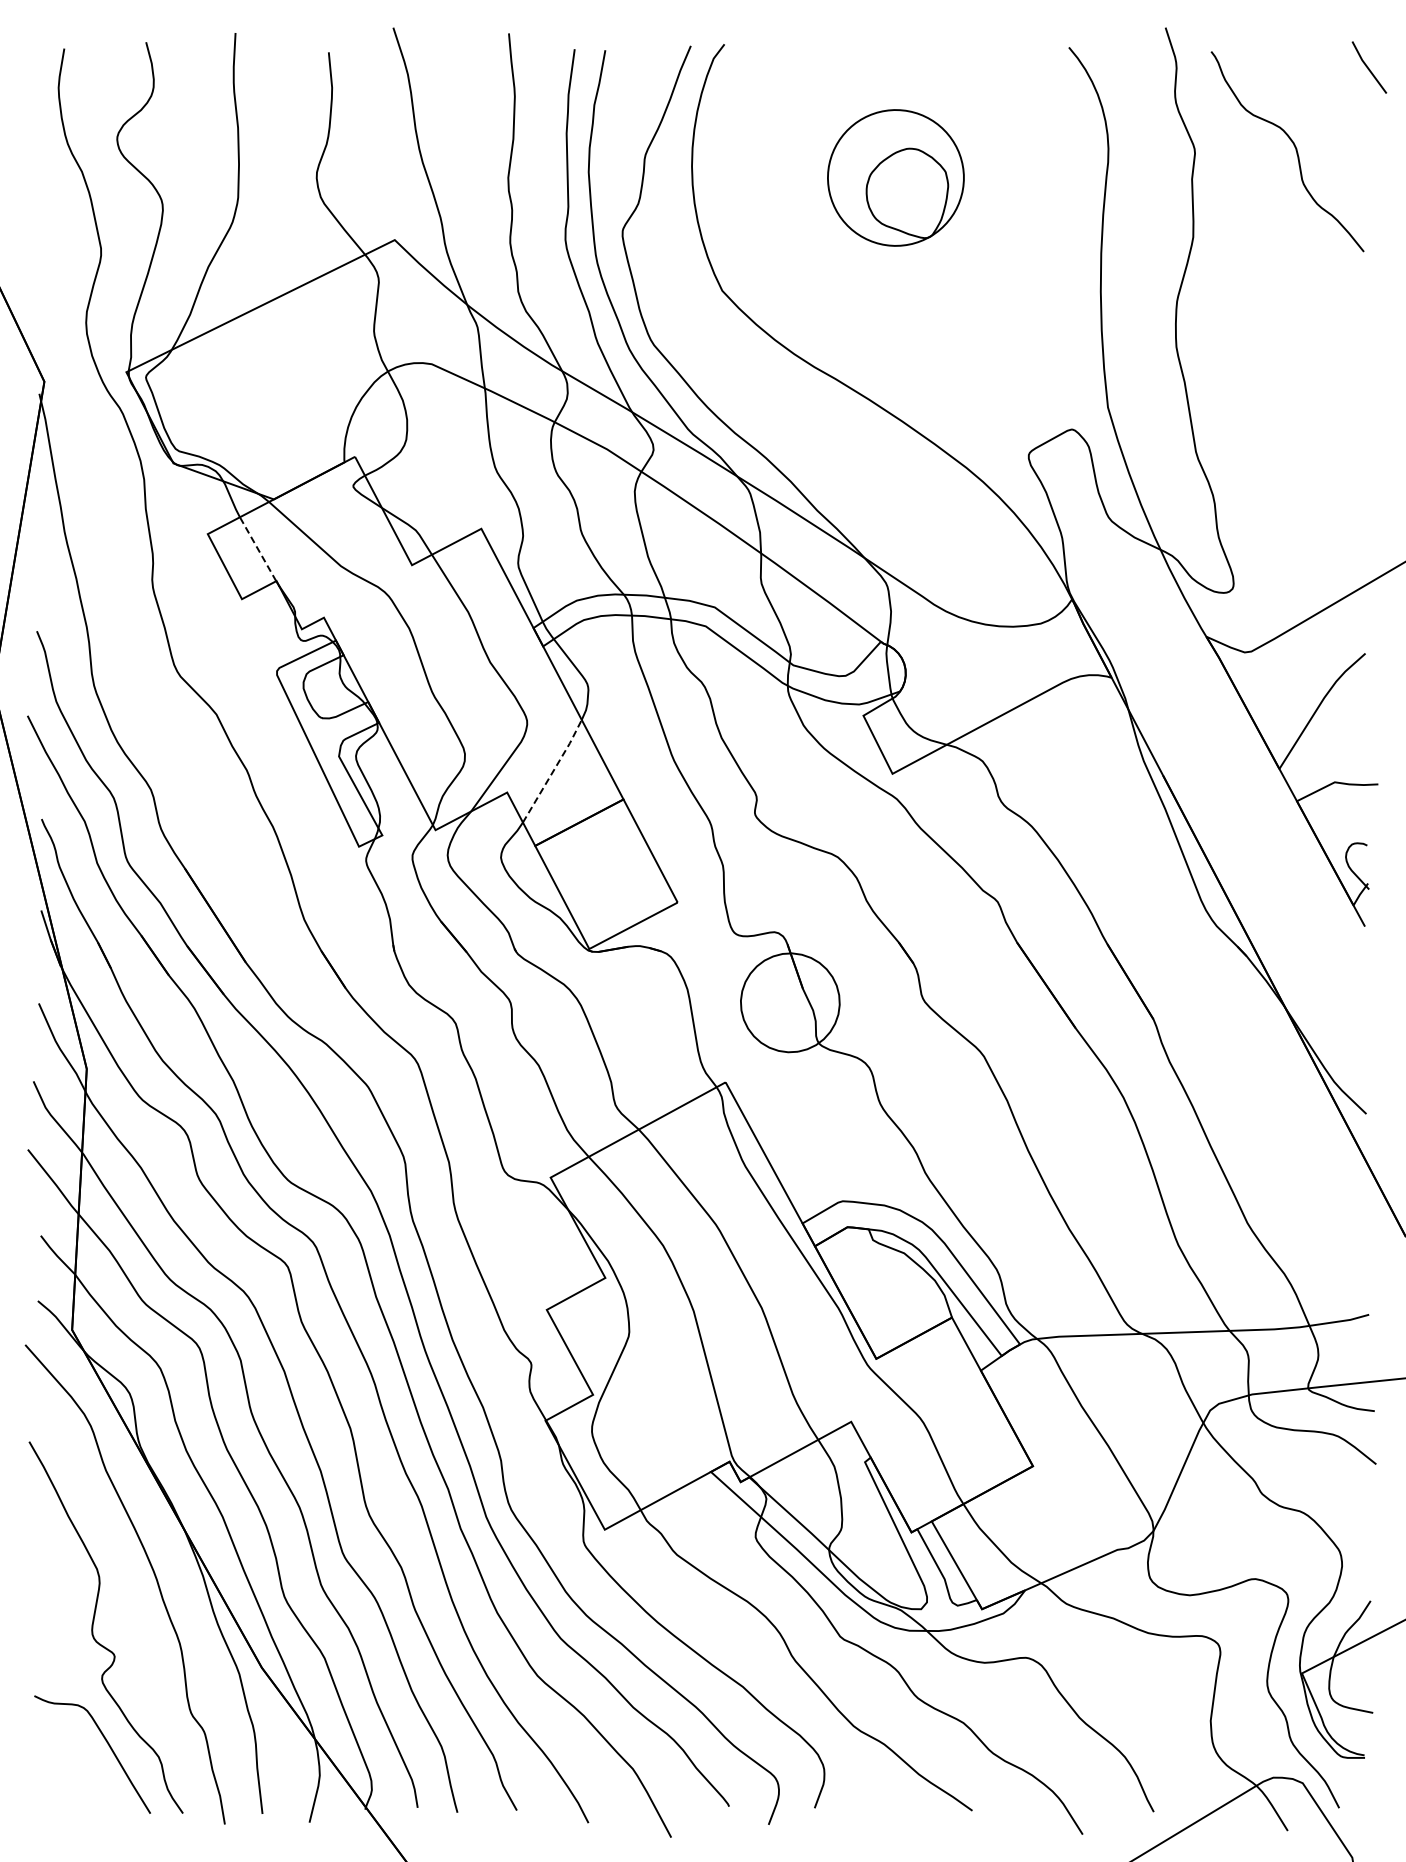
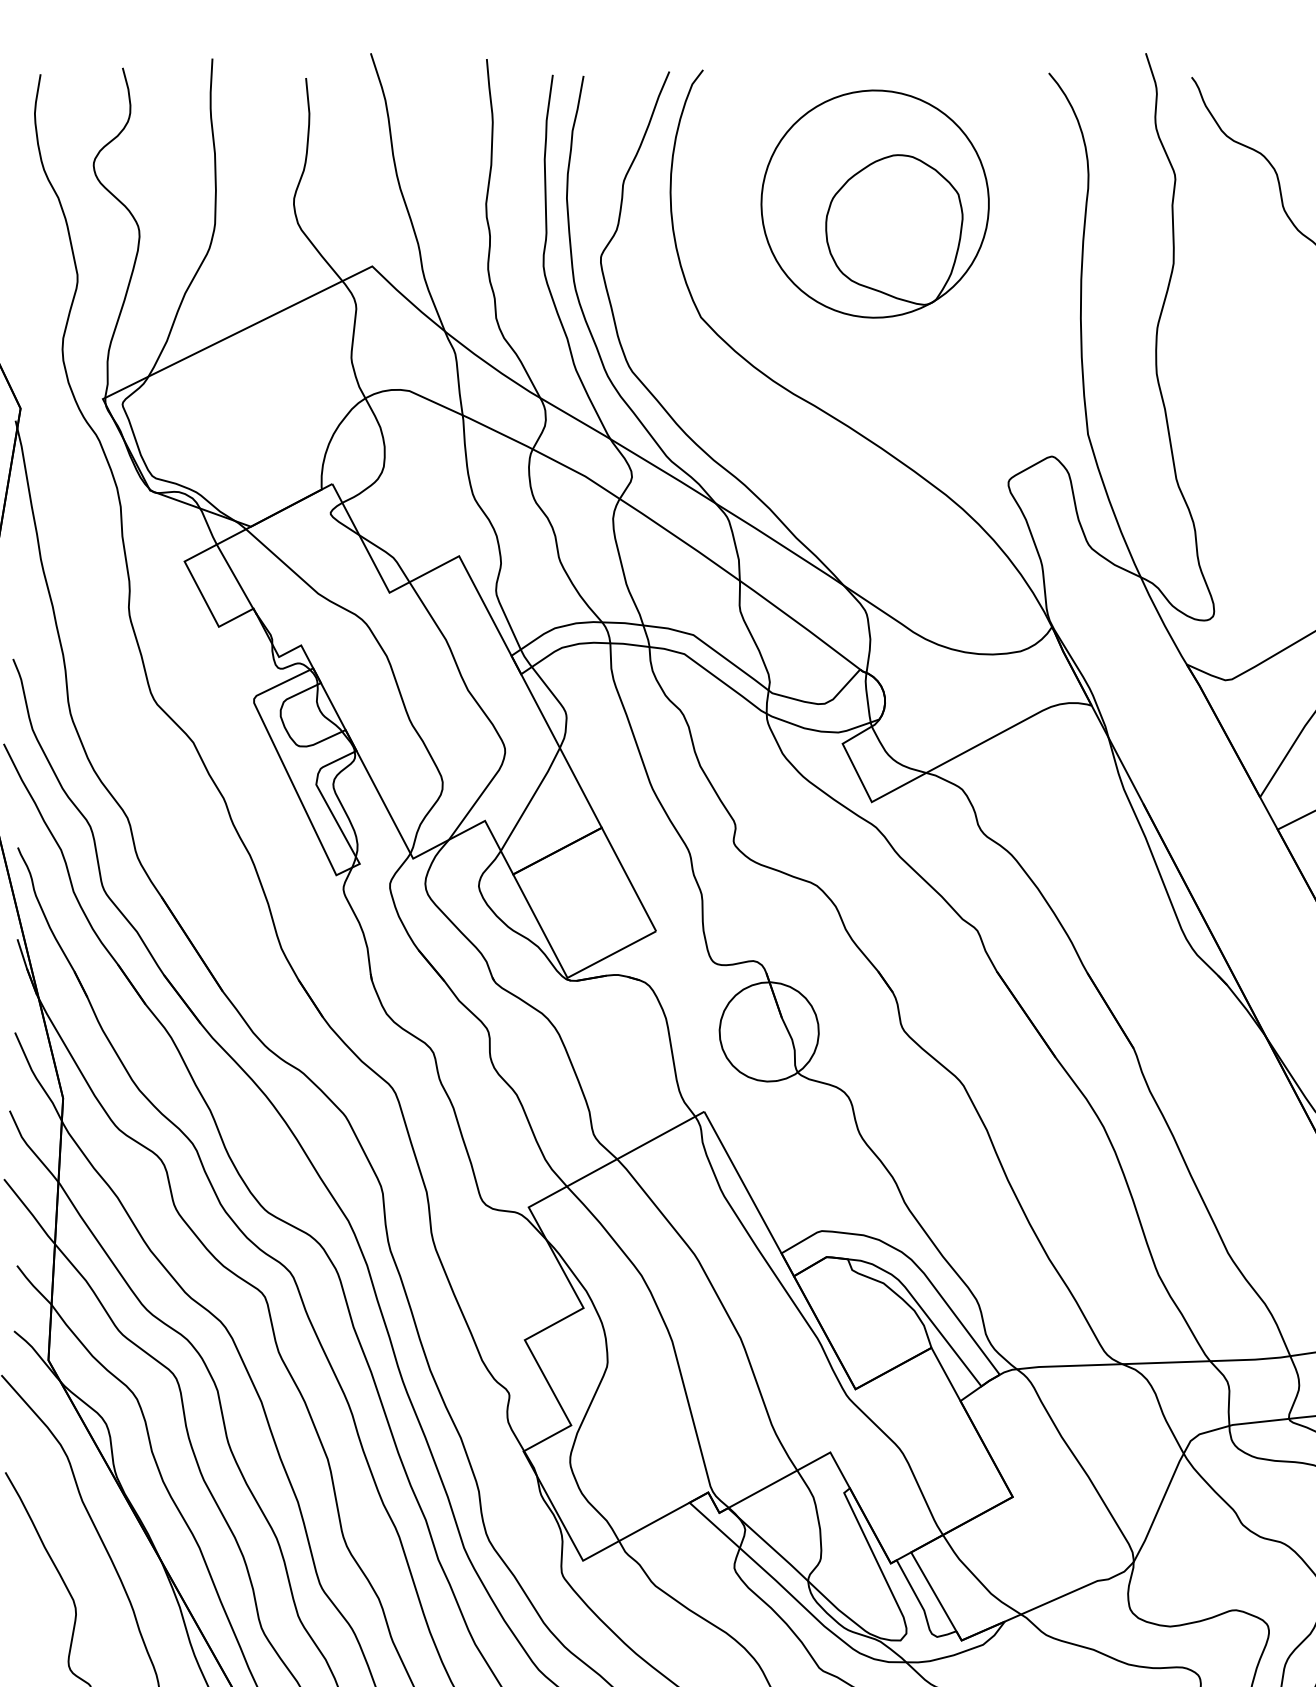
part: (895, 177) -> (874, 203), size x1.67
line: (258, 549) -> (235, 576), dashed -> solid
line: (553, 770) -> (531, 798), dashed -> solid

